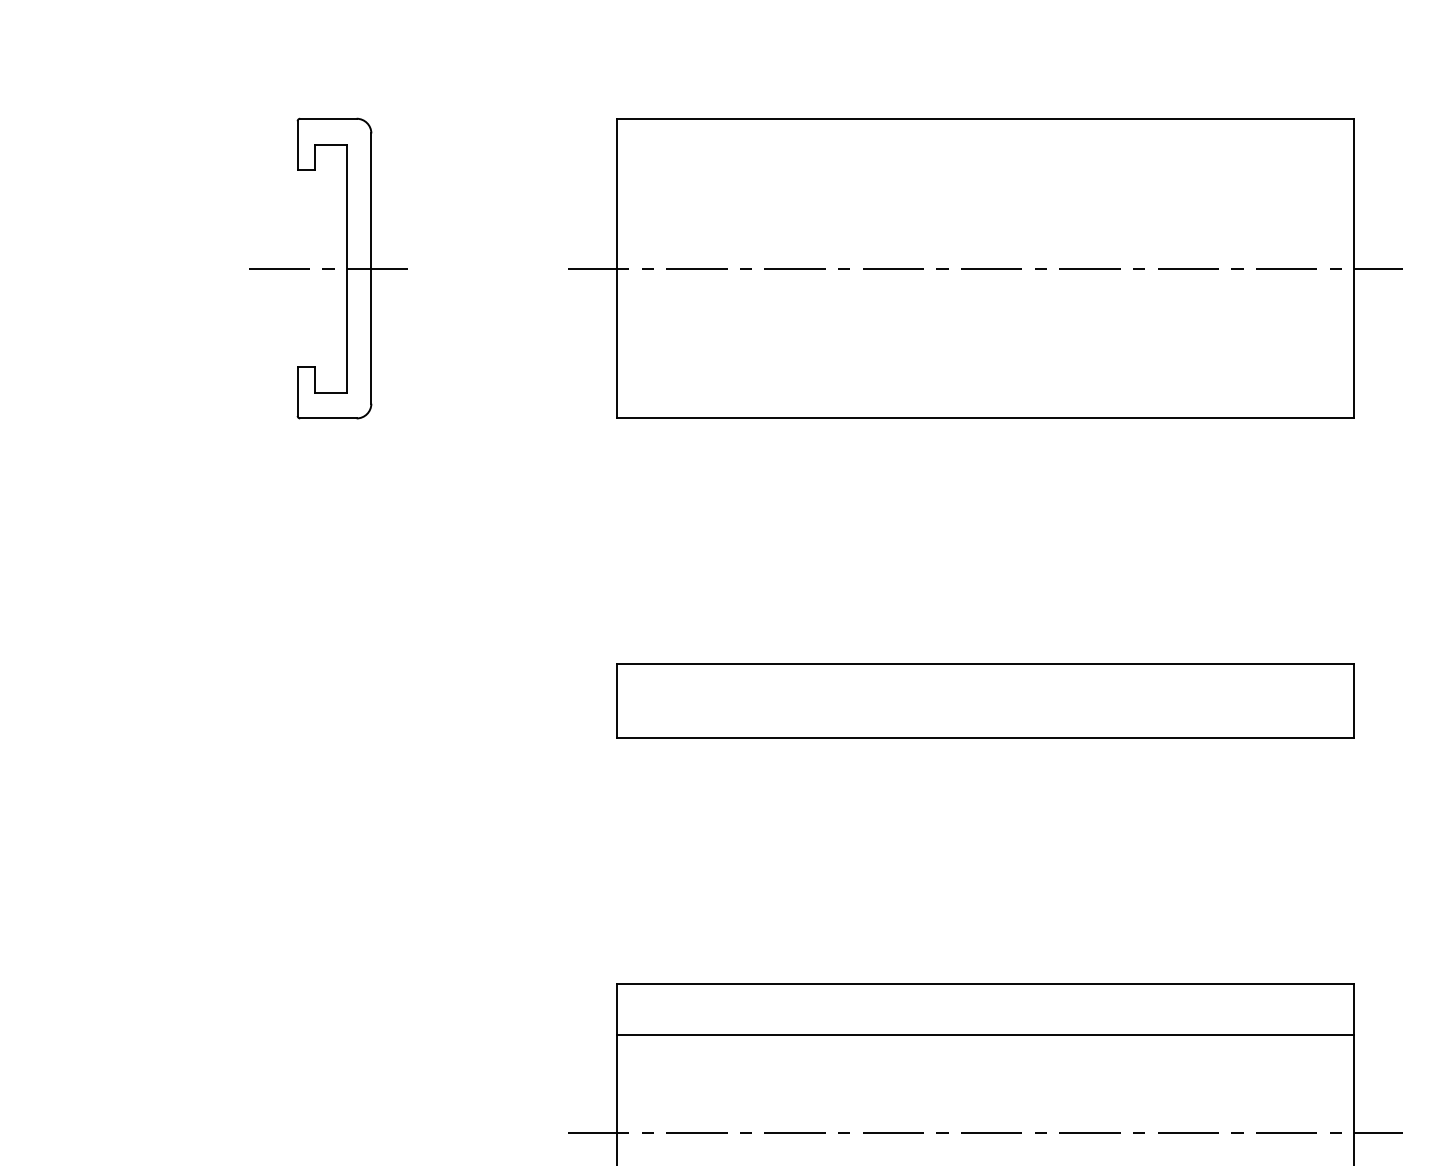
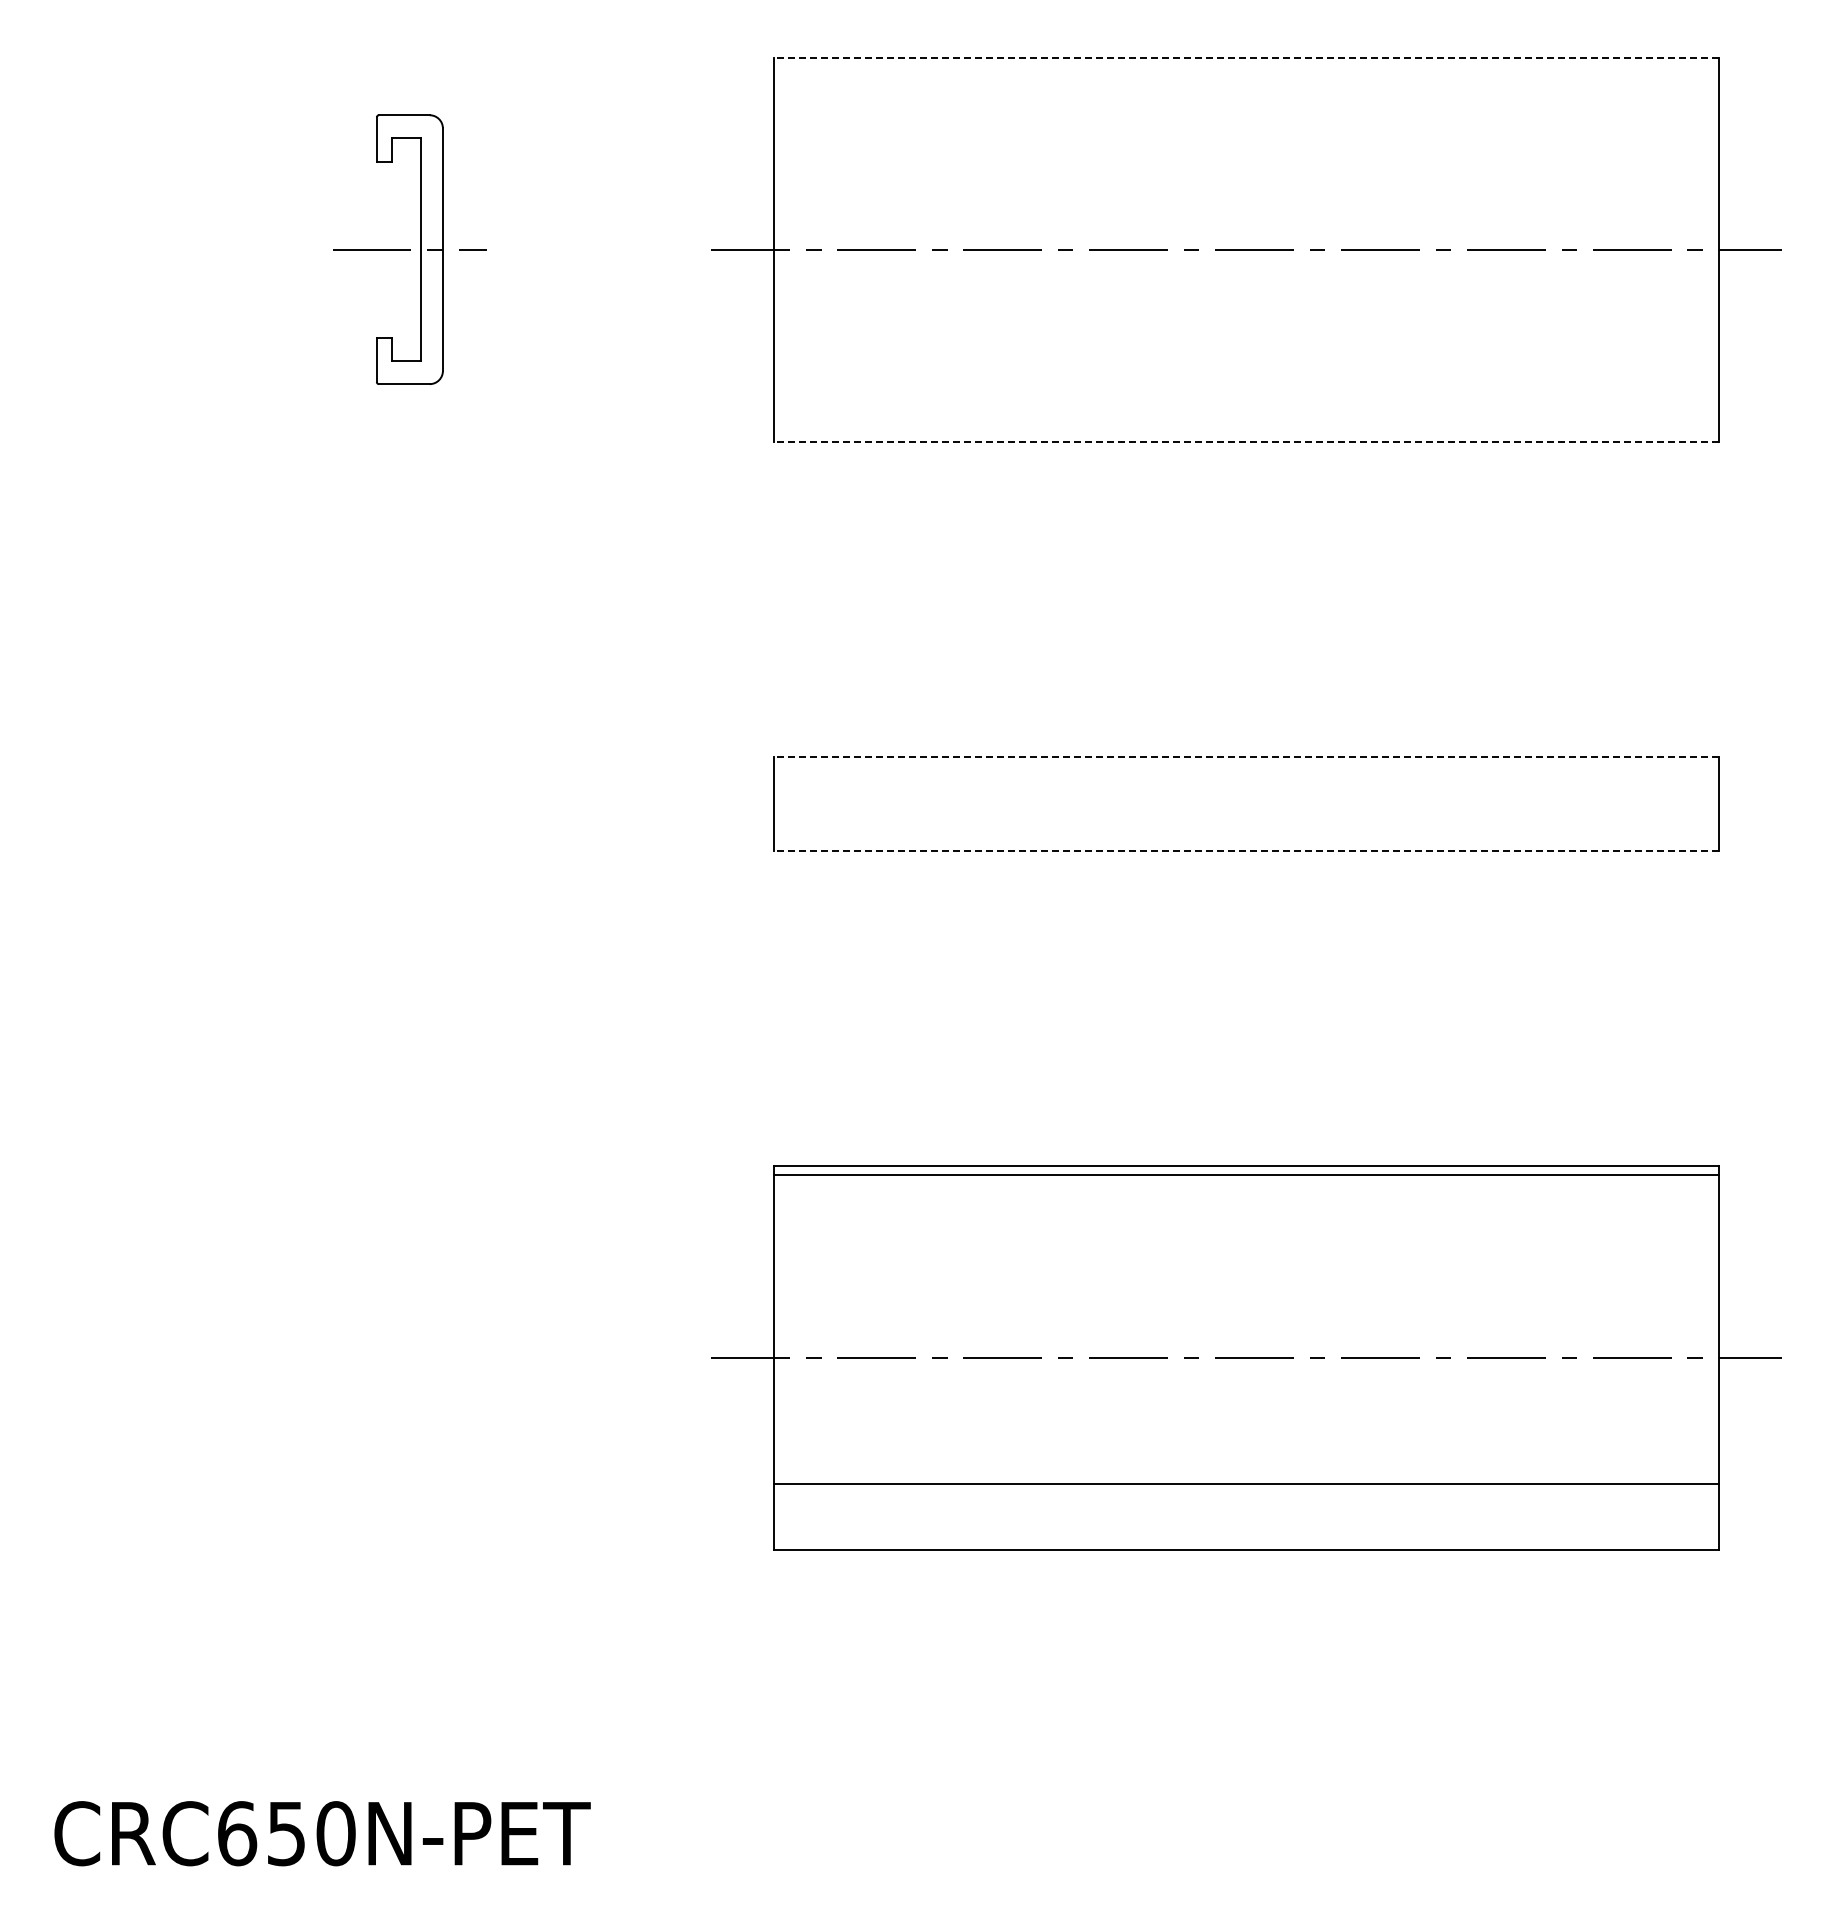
line: (985, 118) -> (1246, 57), solid -> dashed
part: (328, 268) -> (404, 249), size x0.7
line: (985, 418) -> (1246, 441), solid -> dashed
line: (985, 663) -> (1246, 756), solid -> dashed
line: (985, 738) -> (1246, 851), solid -> dashed
line: (985, 1035) -> (1246, 1175), moved

